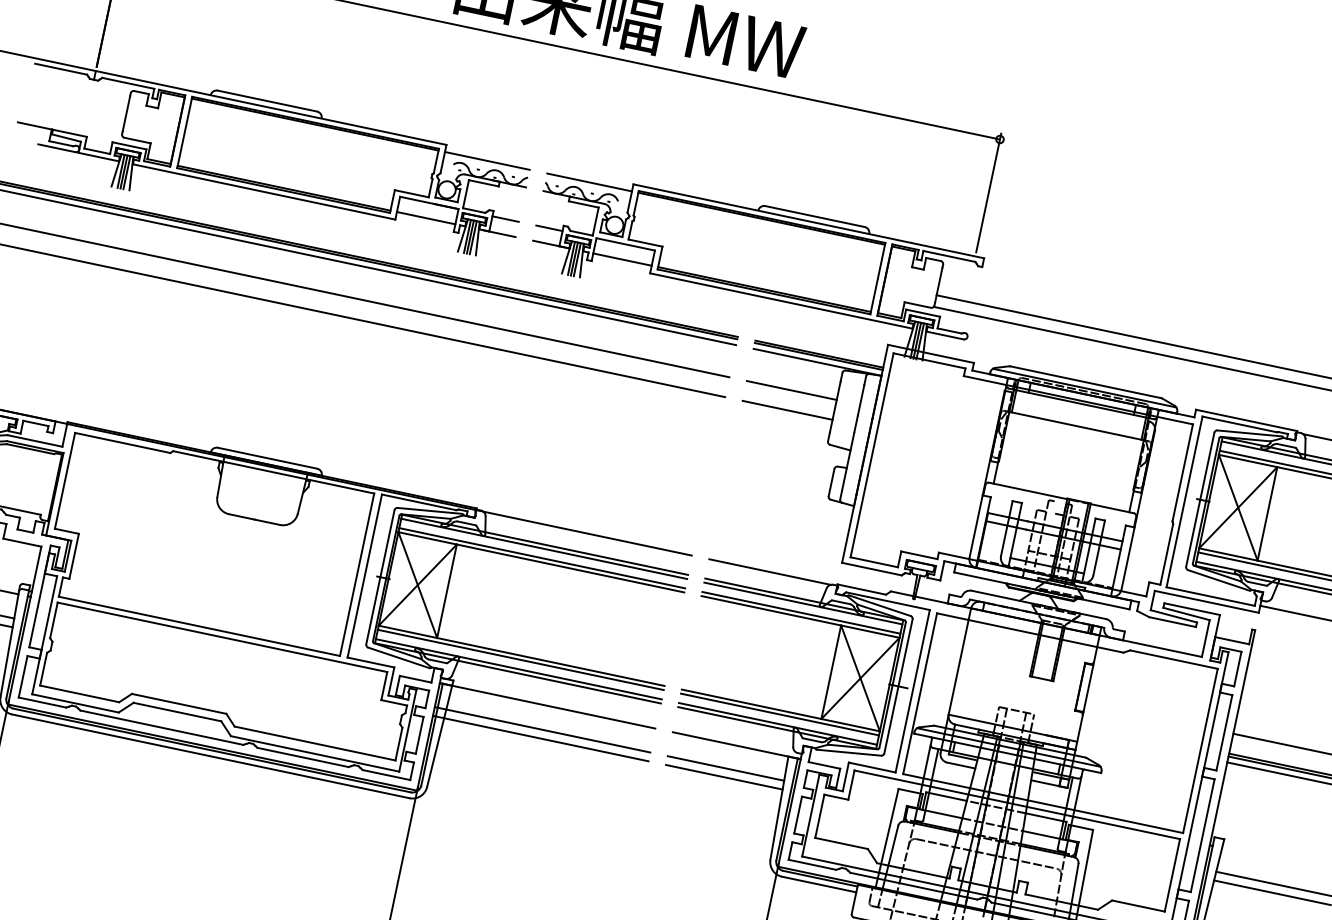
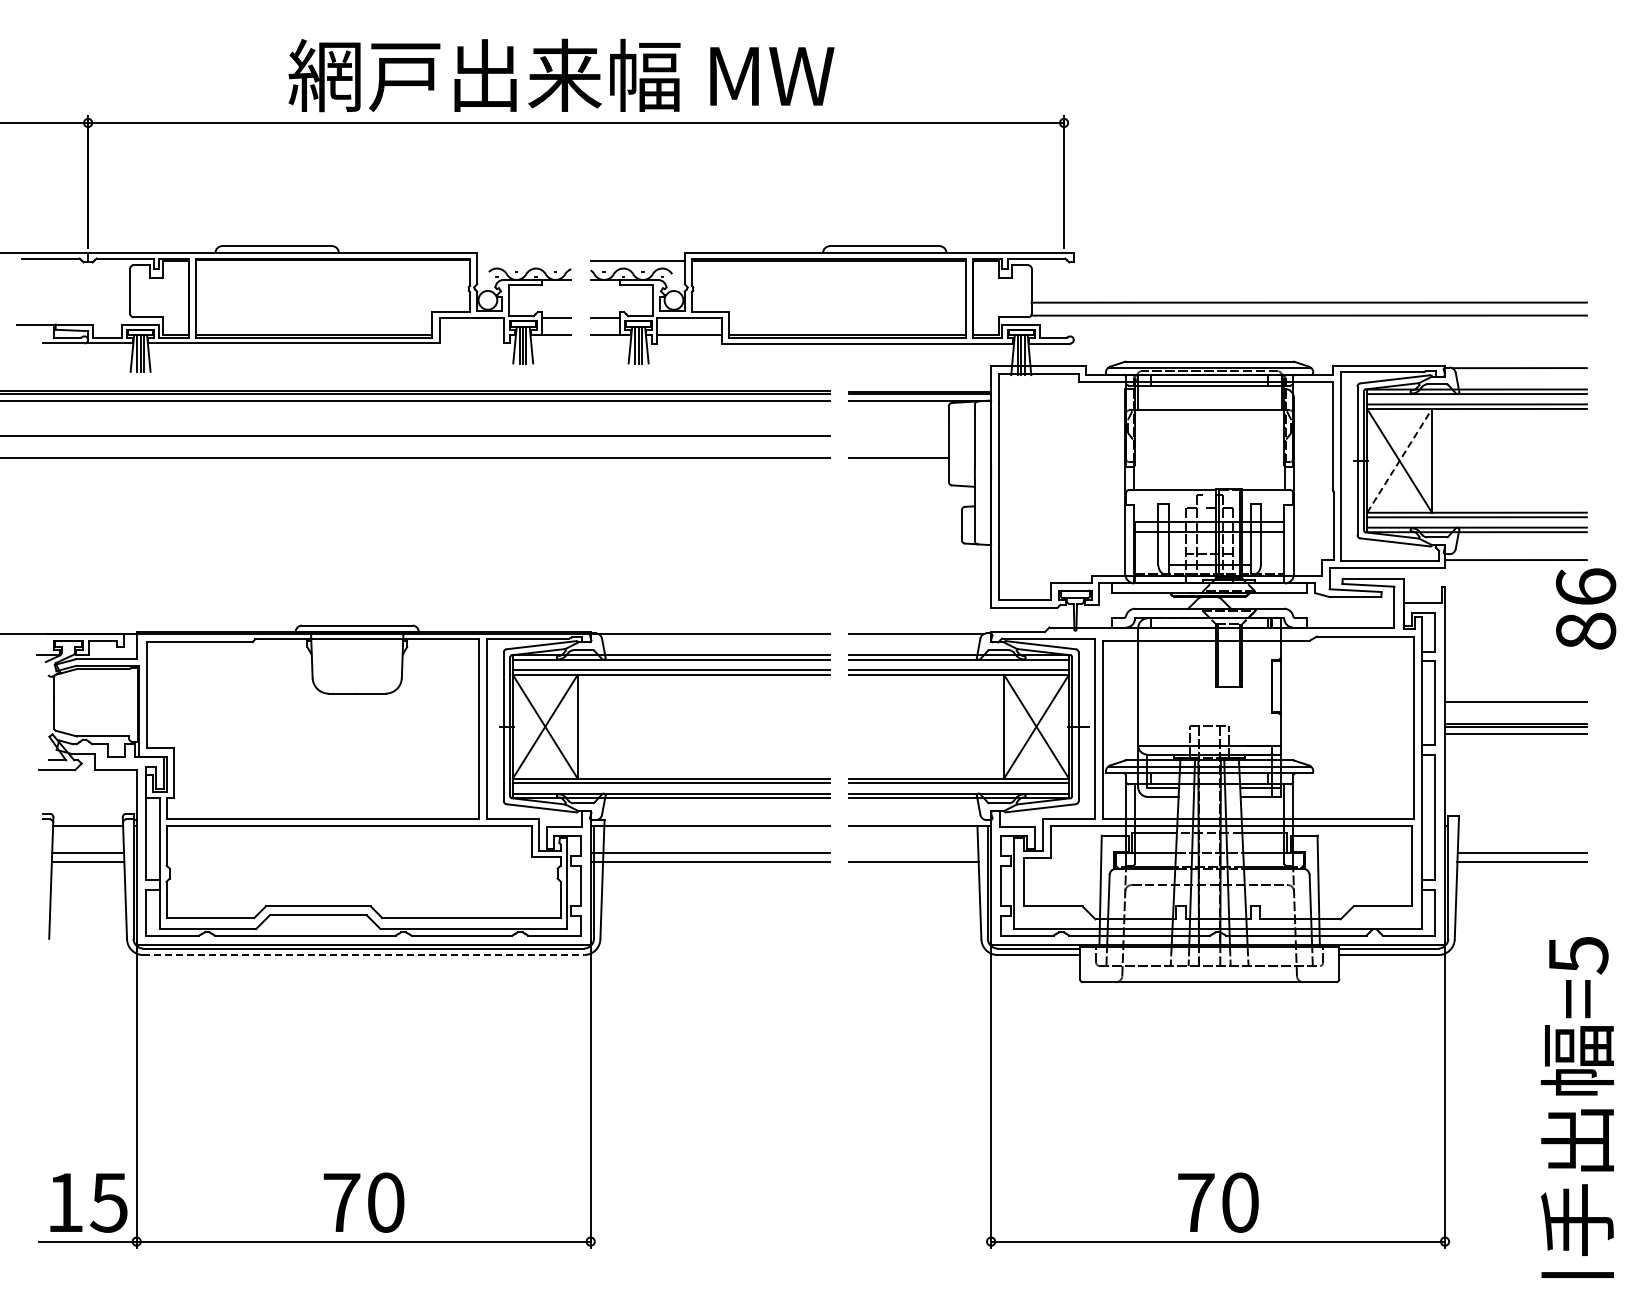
line: (487, 160) -> (524, 260), removed
line: (425, 218) -> (471, 335), removed
line: (791, 390) -> (898, 436), removed
line: (1238, 507) -> (1399, 460), solid -> dashed
line: (211, 756) -> (364, 955), solid -> dashed
line: (725, 768) -> (913, 852), removed

